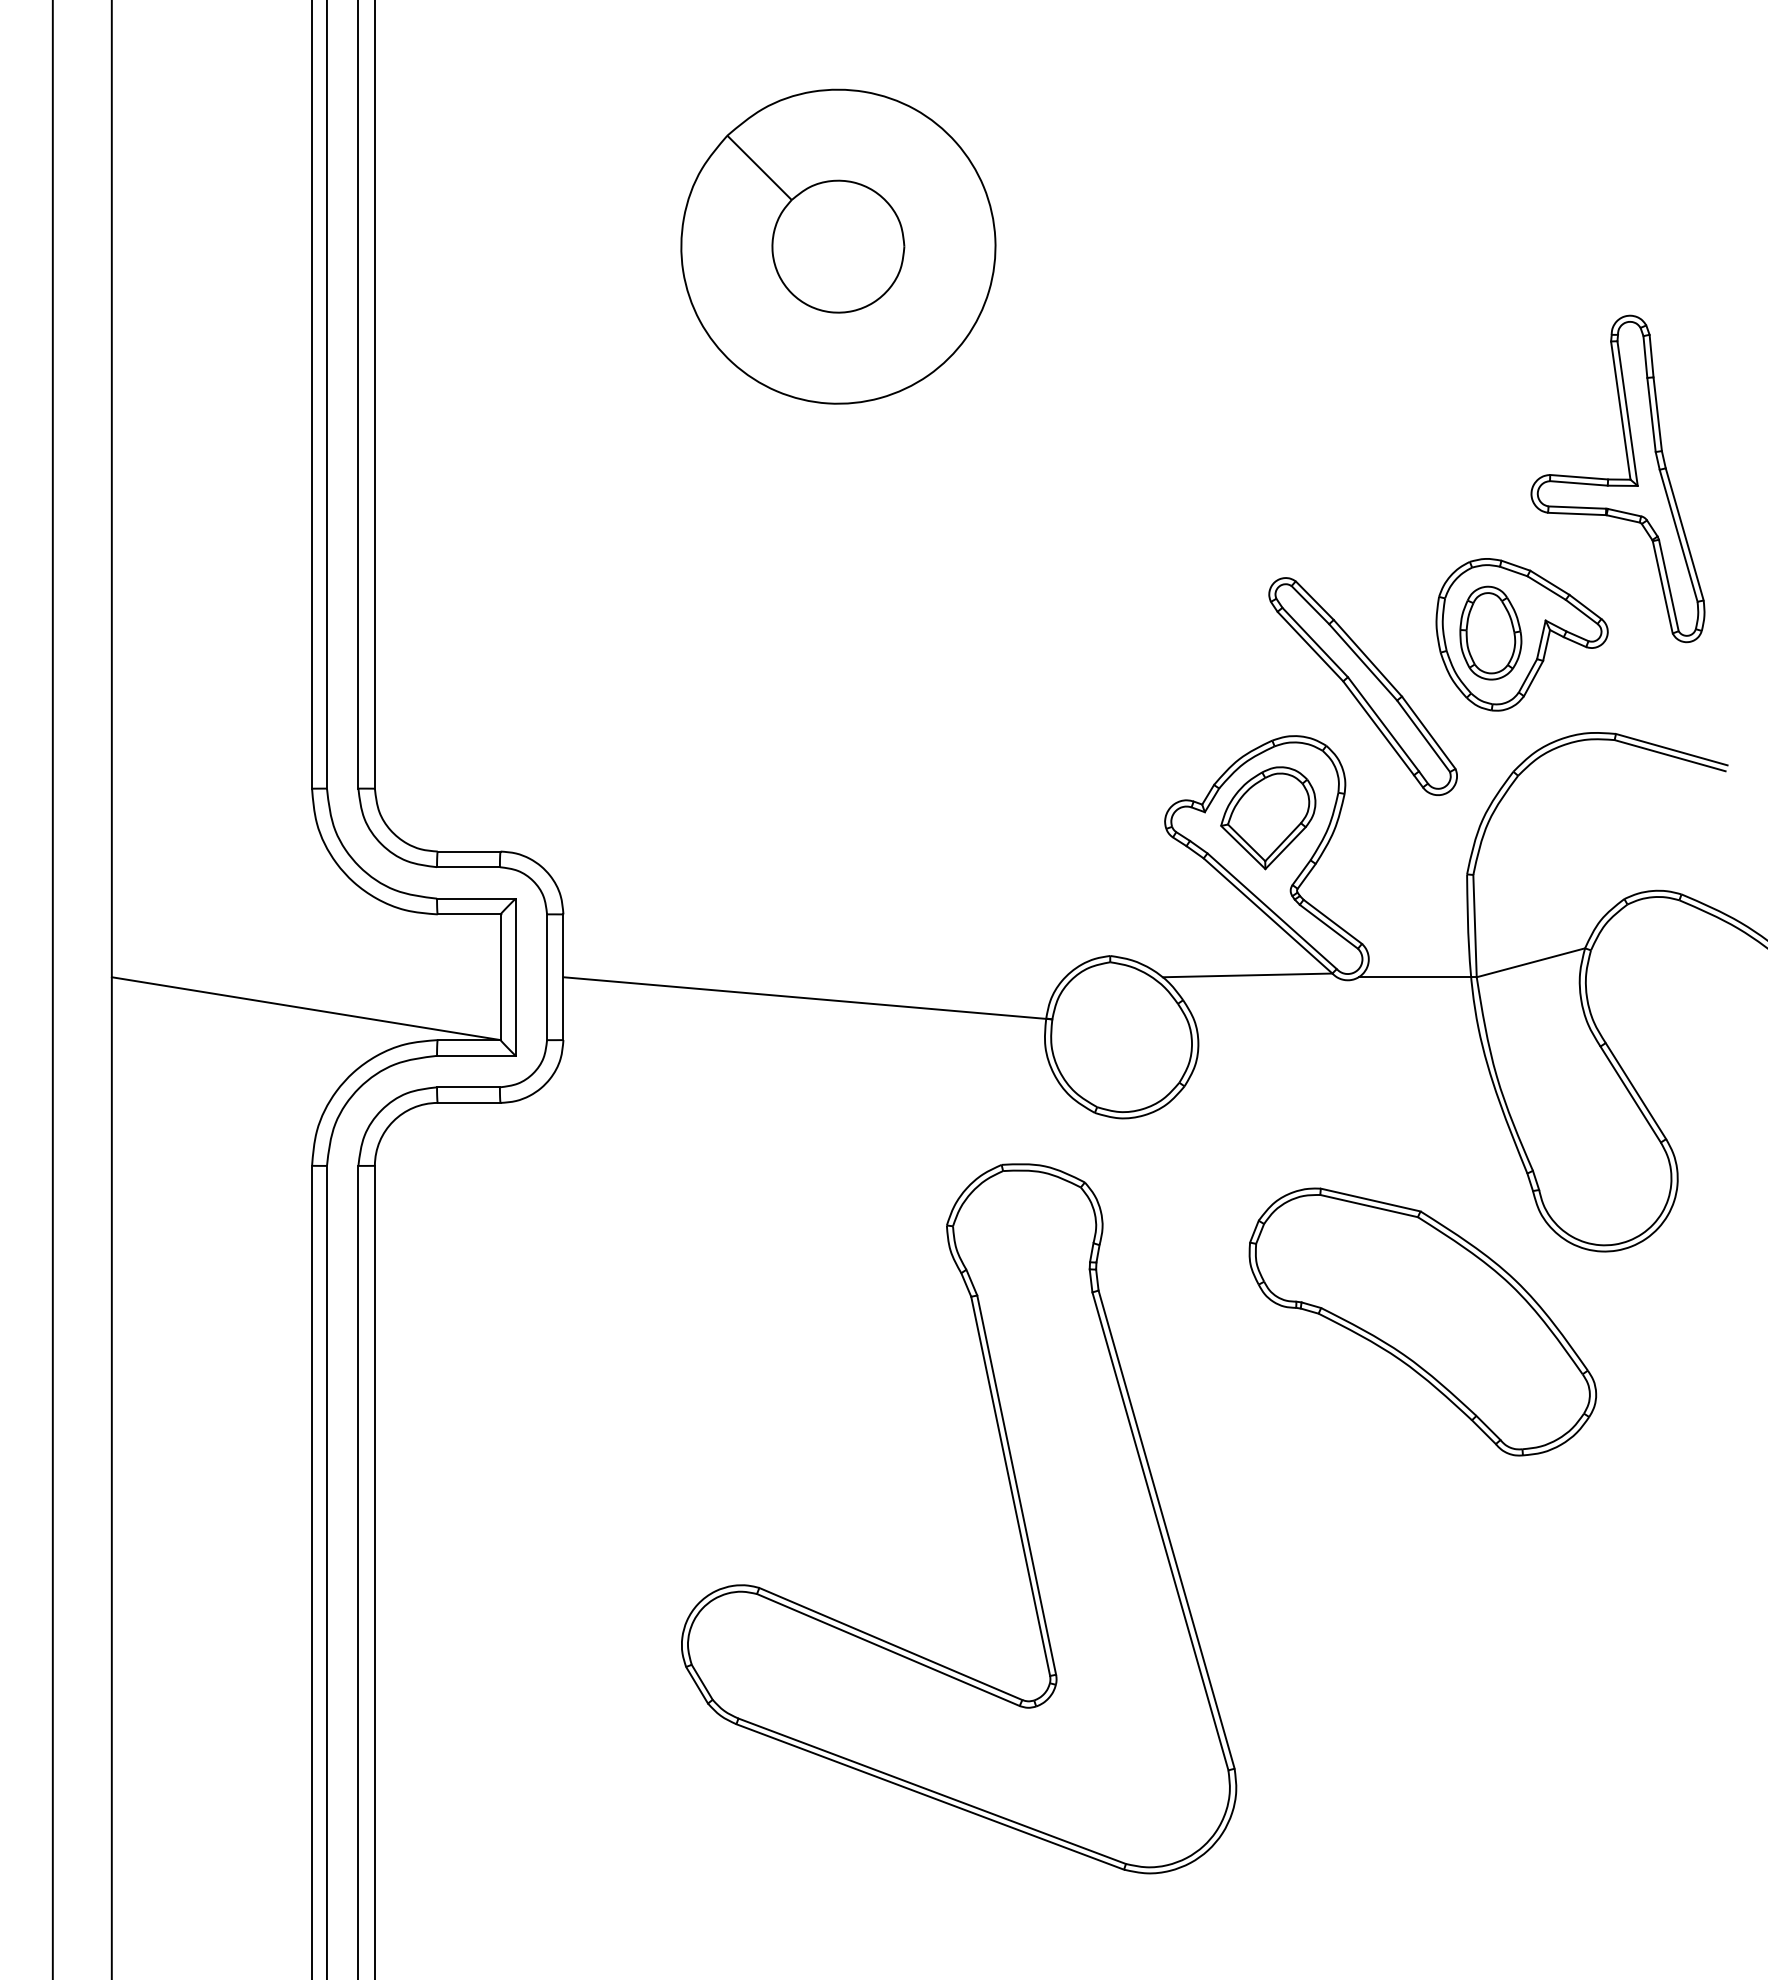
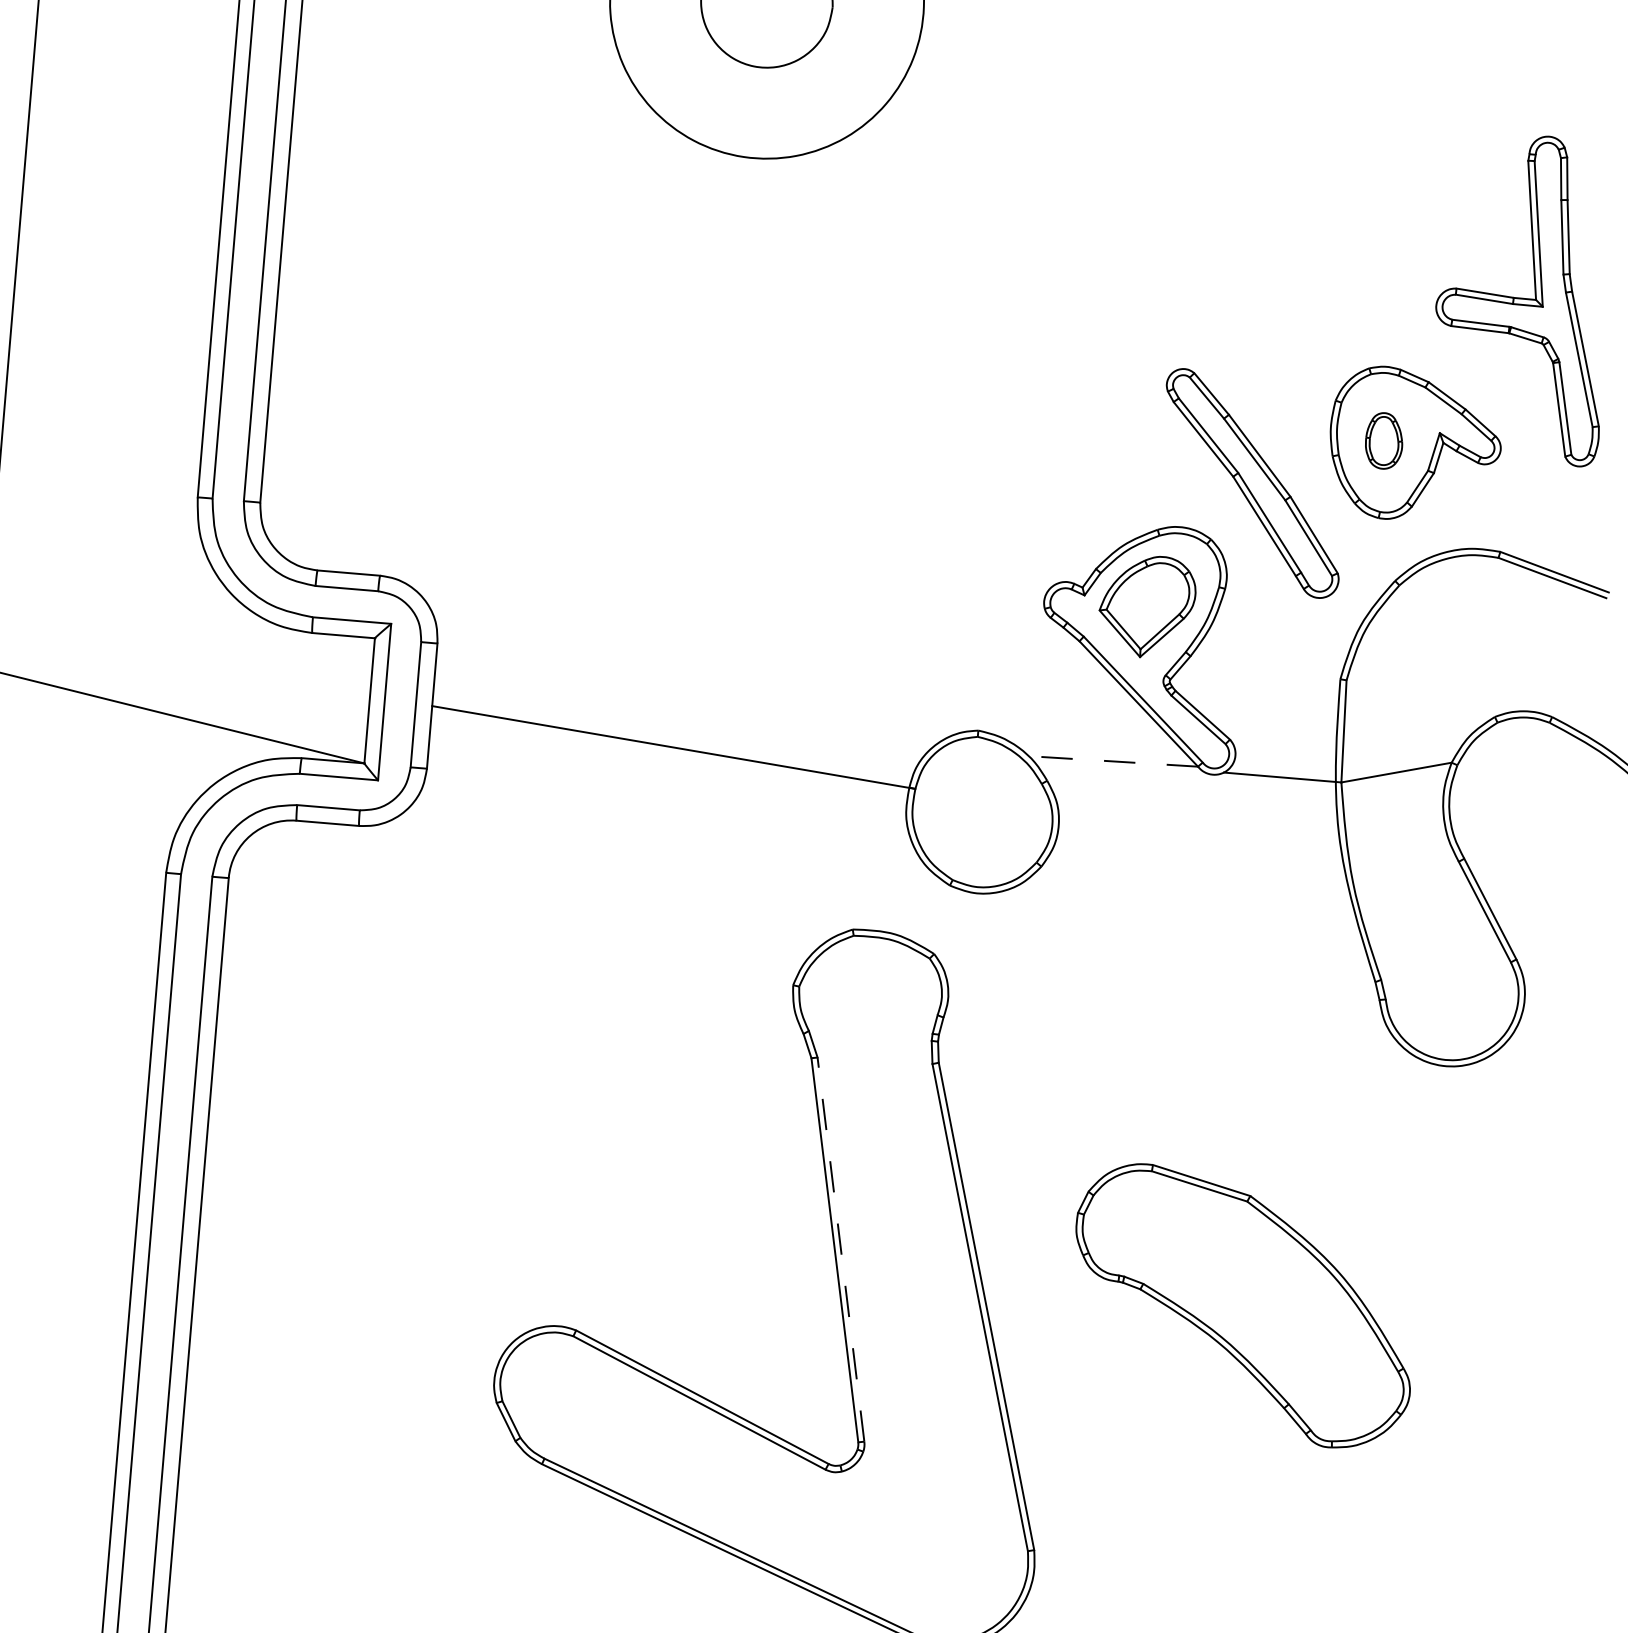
part: (1490, 632) -> (1383, 440), size x0.6
line: (1247, 975) -> (1113, 761), solid -> dashed
part: (1422, 1321) -> (1243, 1305), moved
line: (1016, 1485) -> (840, 1249), solid -> dashed

